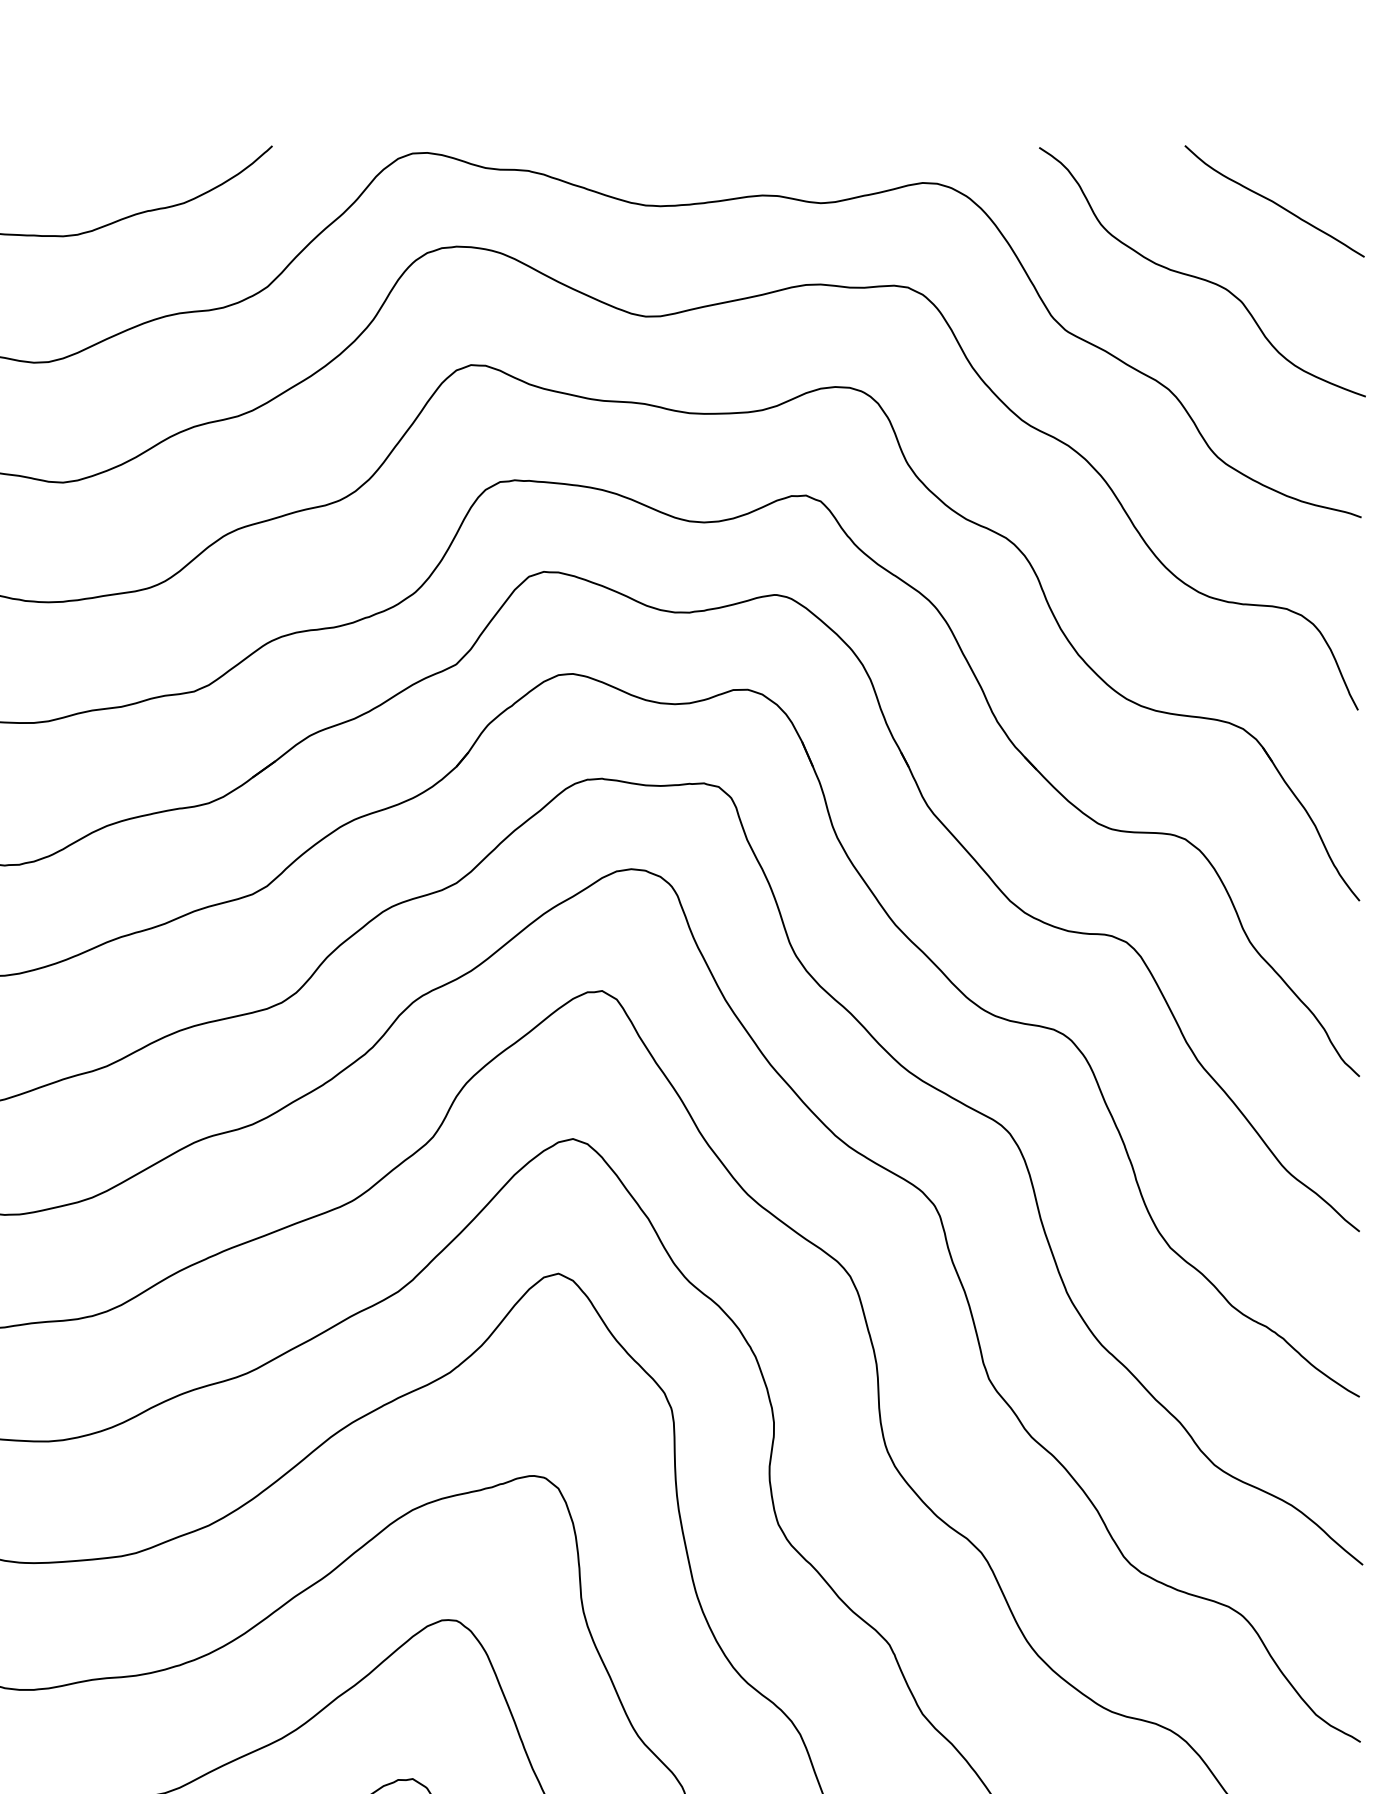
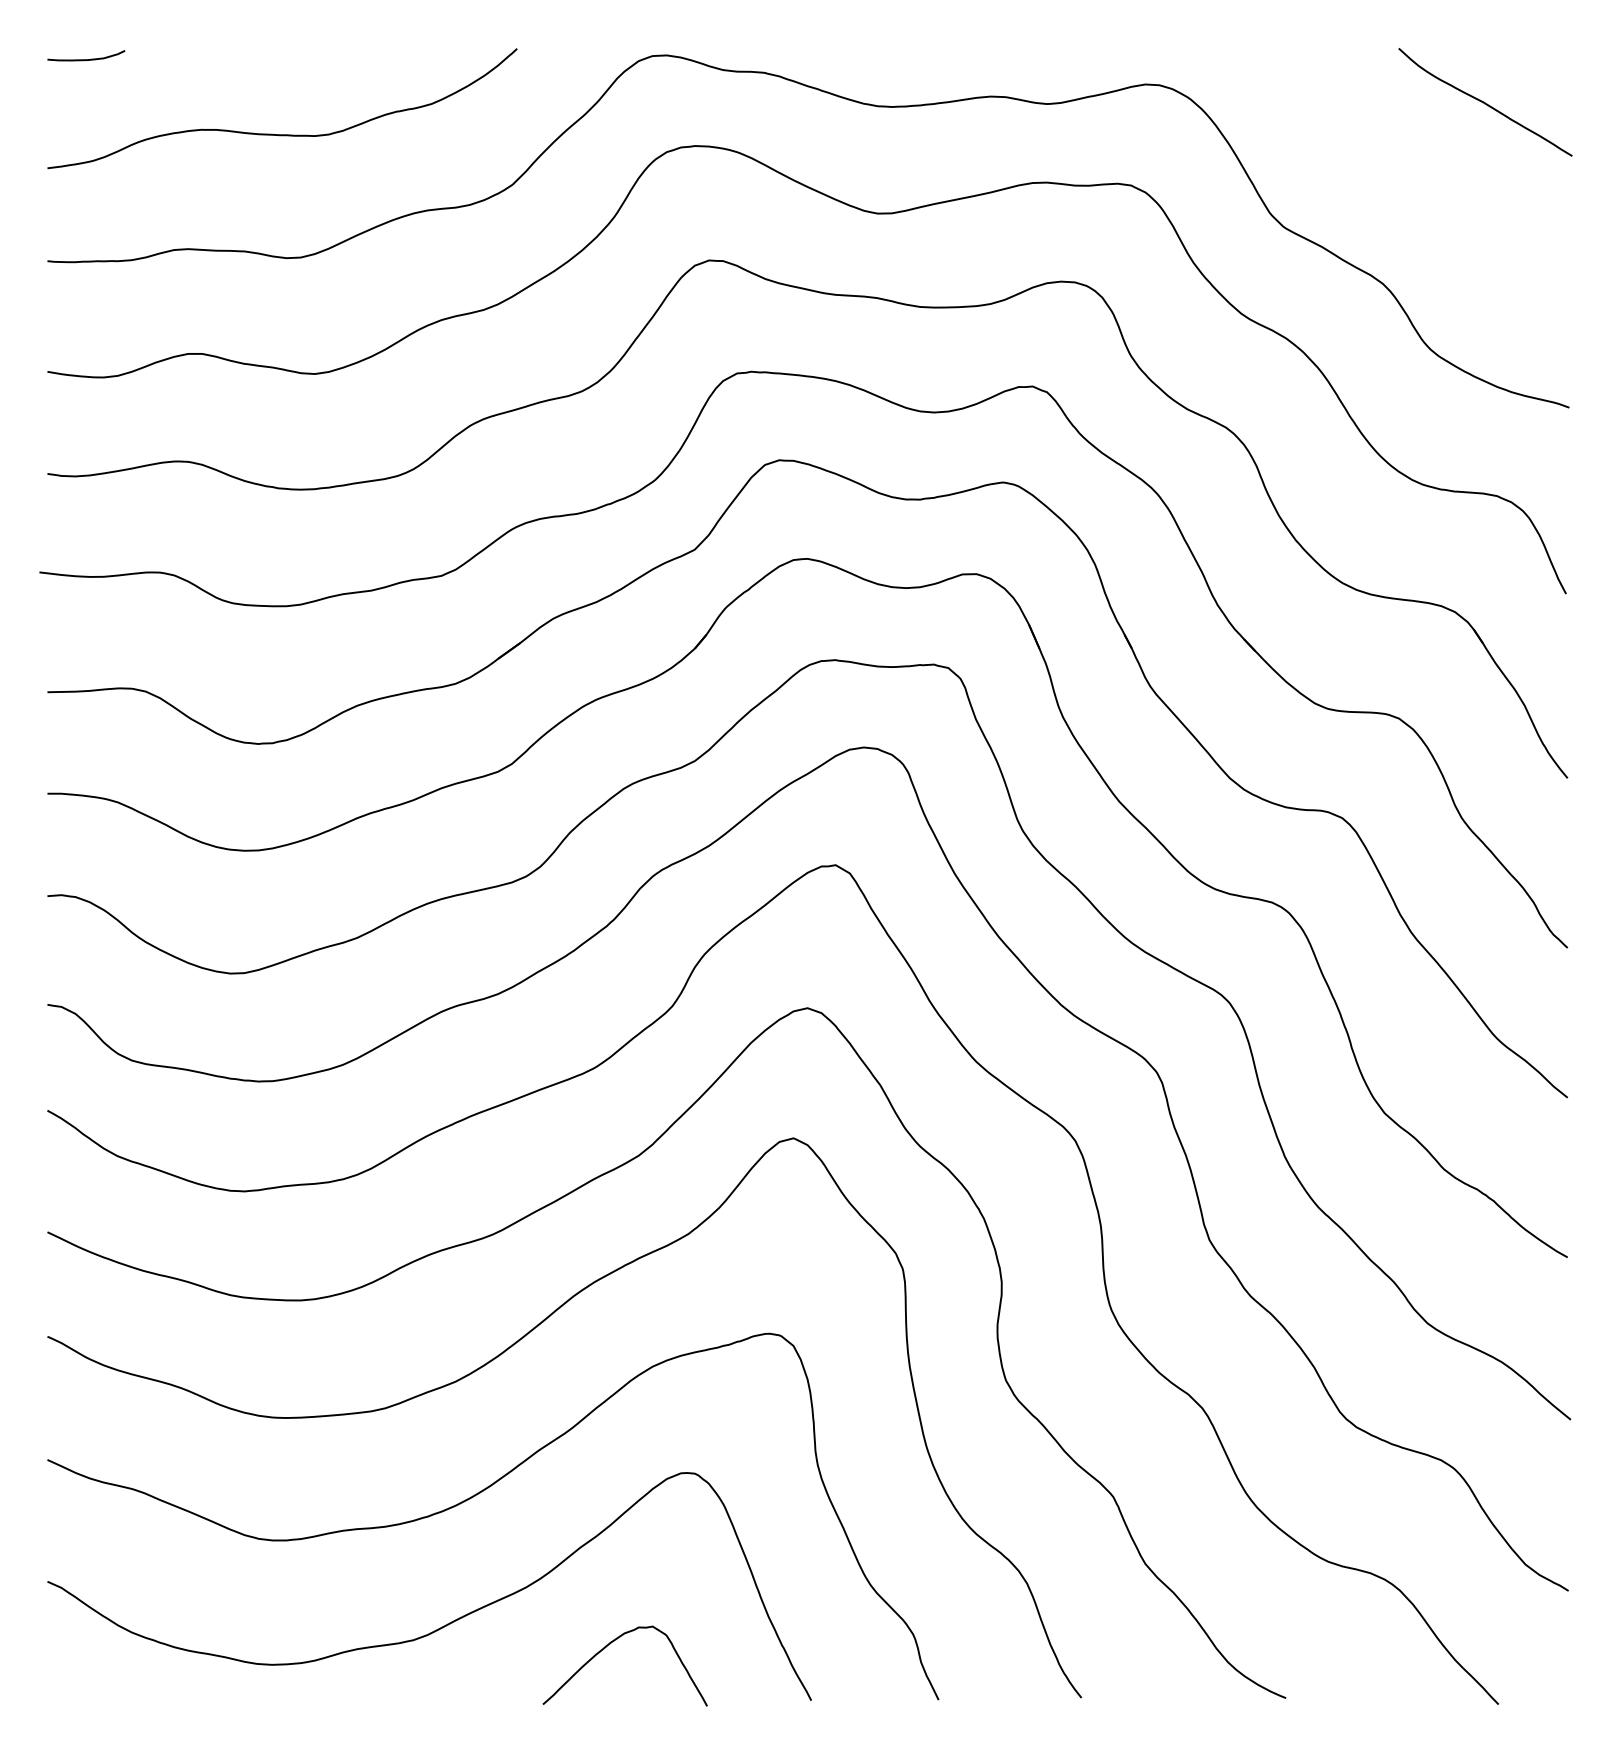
curve: (1200, 277) -> (1413, 175), removed

